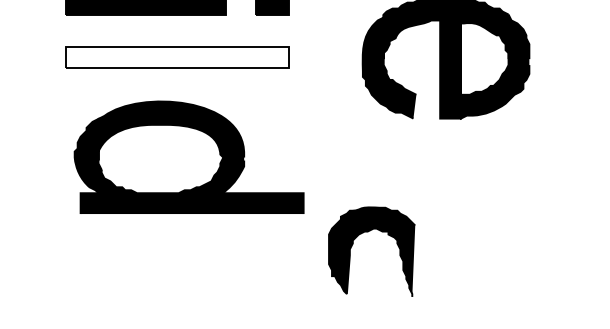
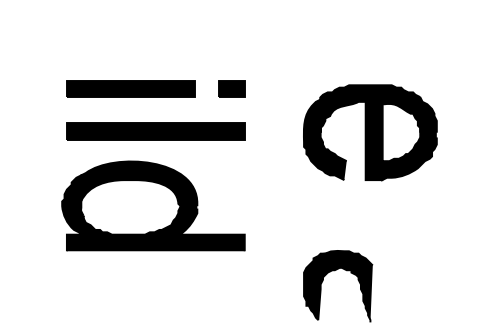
fill: (176, 57) -> (155, 131), added
part: (189, 156) -> (153, 205), moved
part: (367, 233) -> (334, 271), moved

